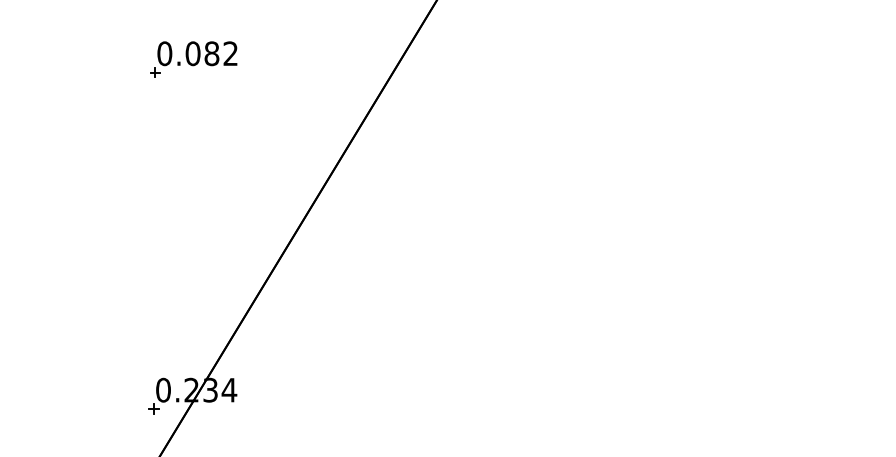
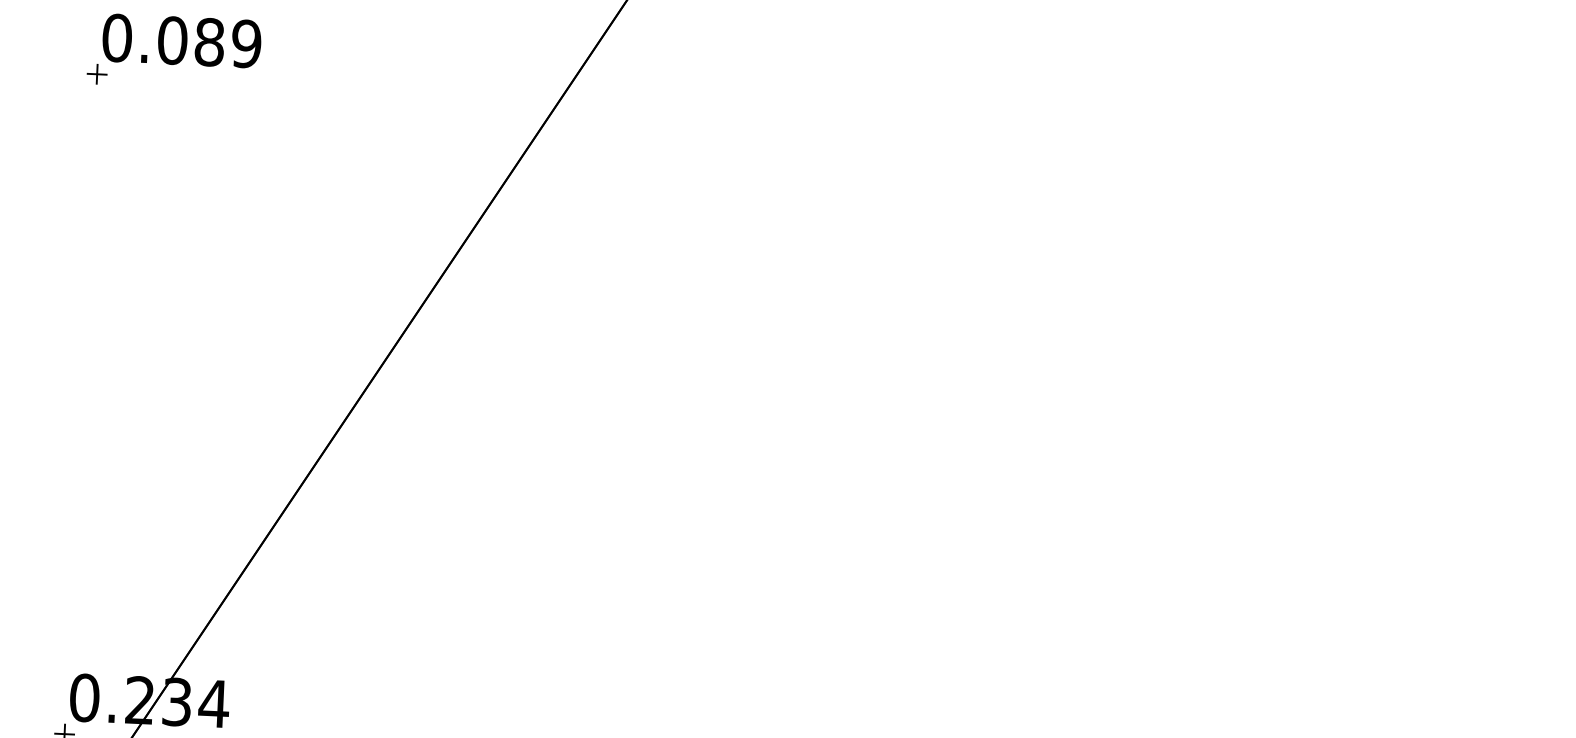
text: (230, 53) -> (246, 43), 0.082 -> 0.089

